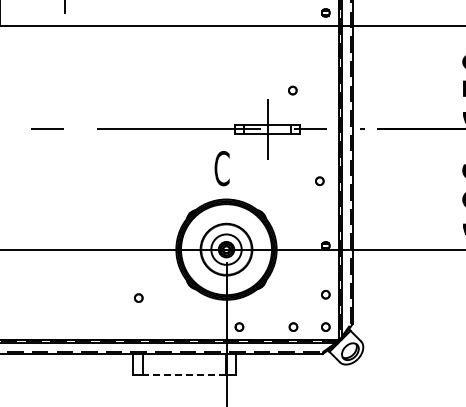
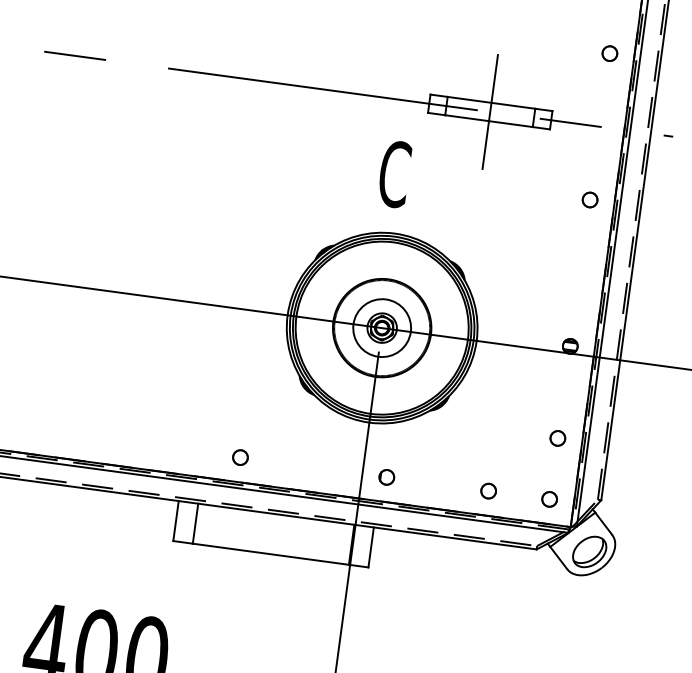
part: (292, 90) -> (609, 53), moved
part: (319, 181) -> (589, 200), moved
part: (138, 297) -> (240, 456), moved
line: (183, 375) -> (269, 554), dashed -> solid

